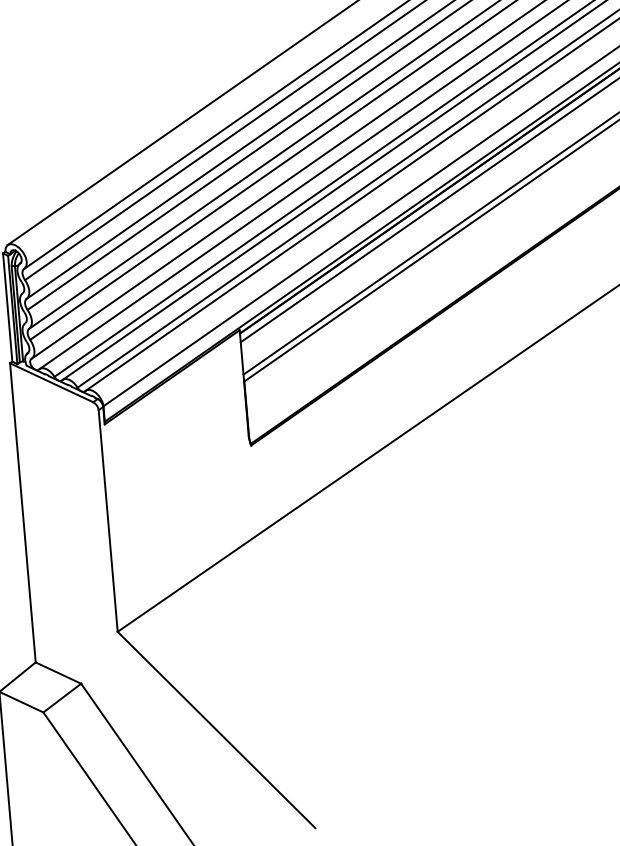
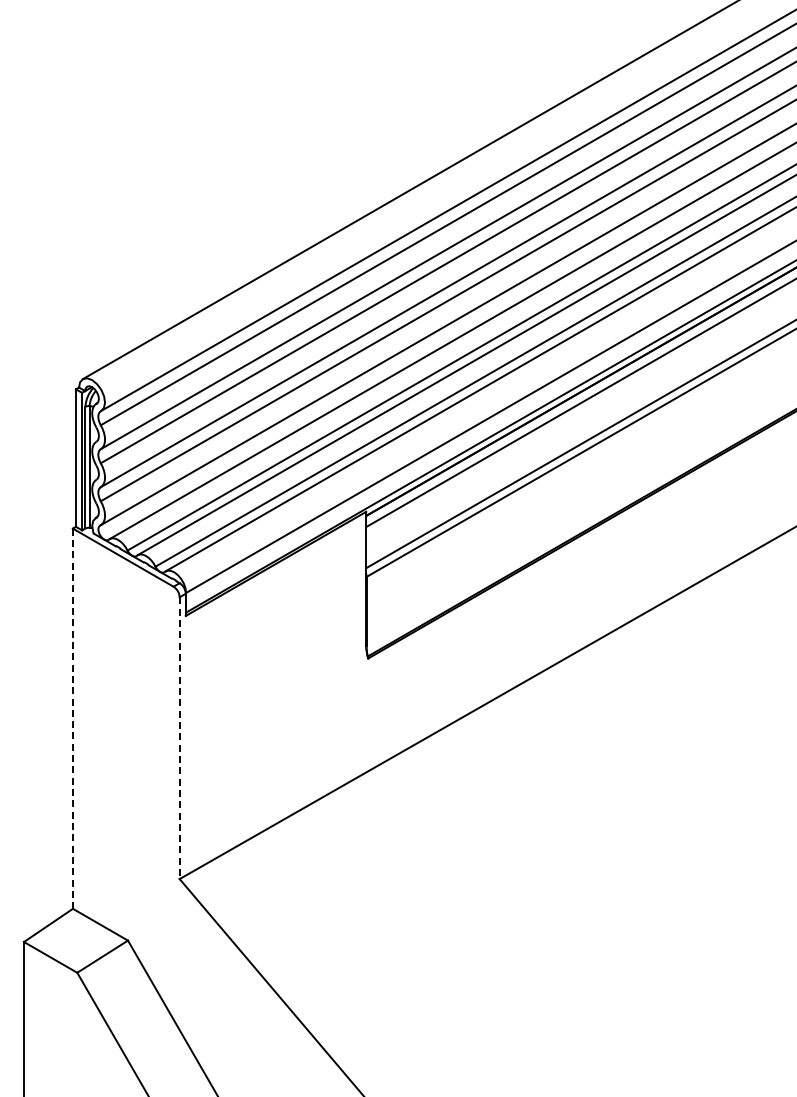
line: (22, 513) -> (72, 719), solid -> dashed
line: (108, 521) -> (179, 738), solid -> dashed

